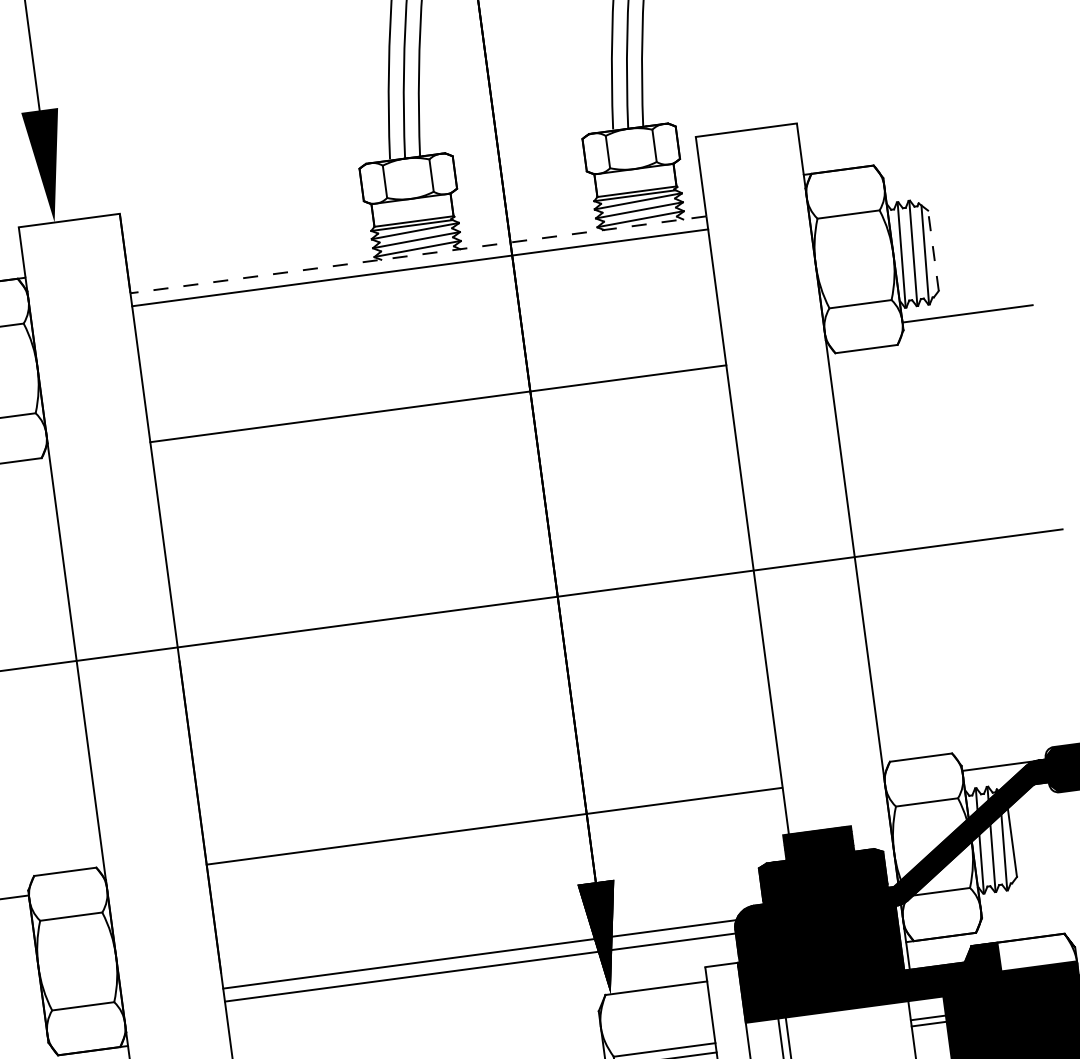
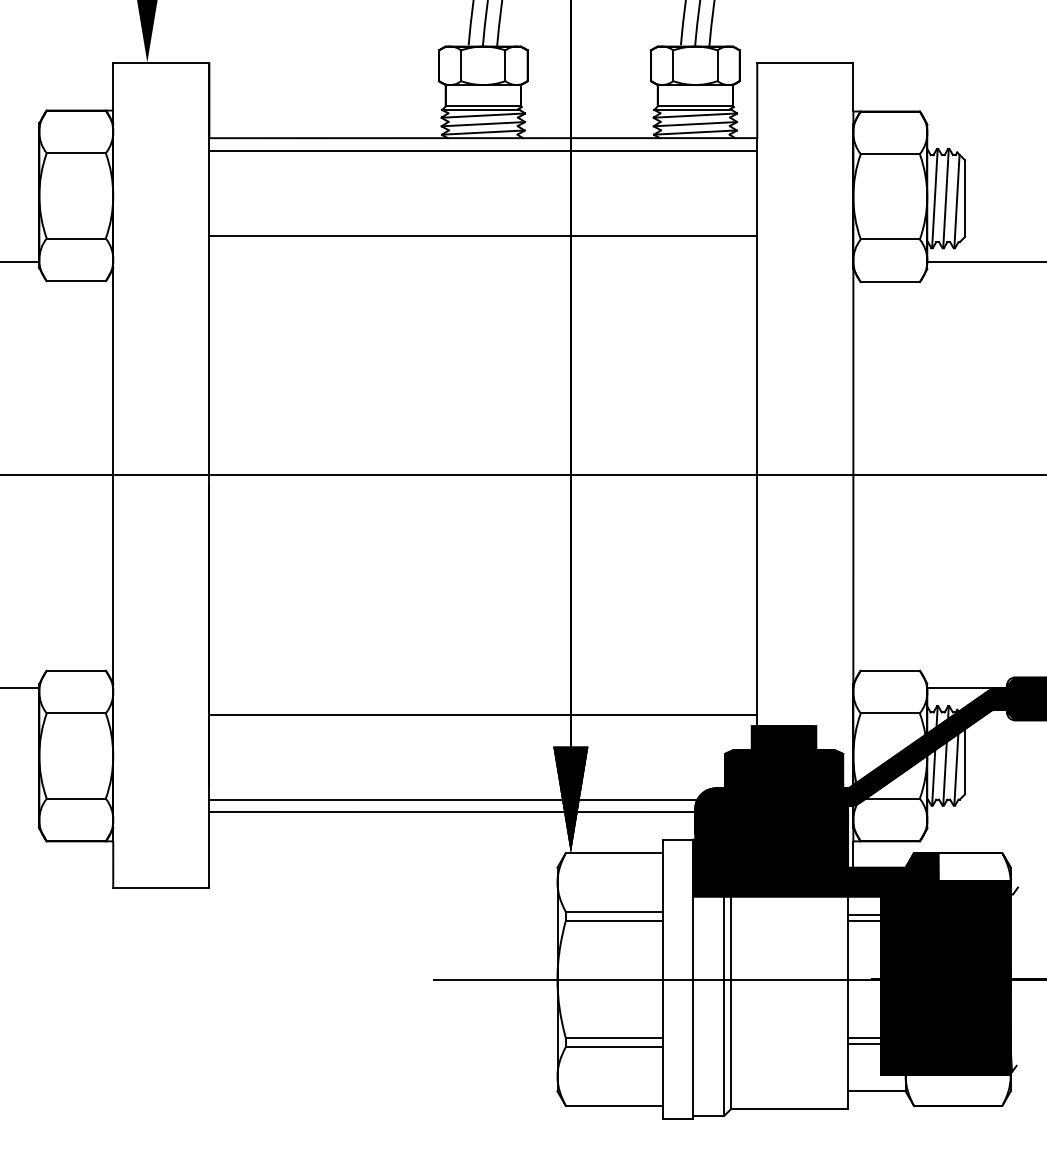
line: (933, 250) -> (965, 198), dashed -> solid
line: (418, 255) -> (483, 138), dashed -> solid
line: (438, 403) -> (483, 235), moved
line: (493, 826) -> (482, 714), moved

